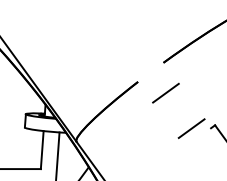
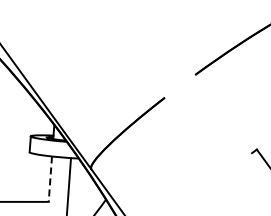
line: (165, 93) -> (197, 111), removed
line: (191, 128) -> (228, 153), removed
line: (42, 150) -> (50, 179), solid -> dashed

